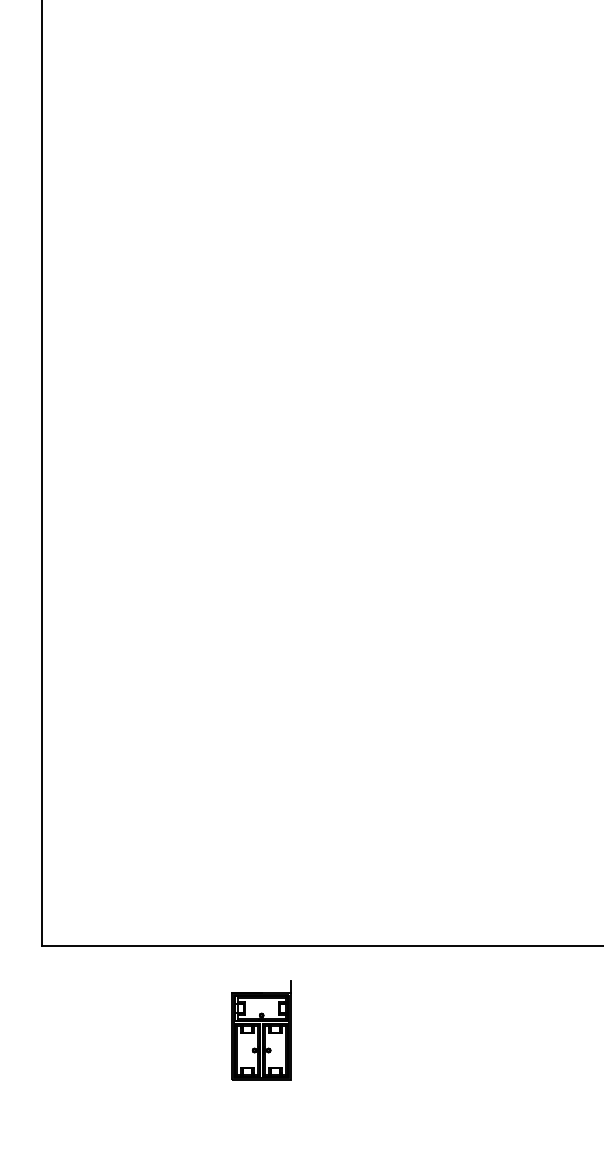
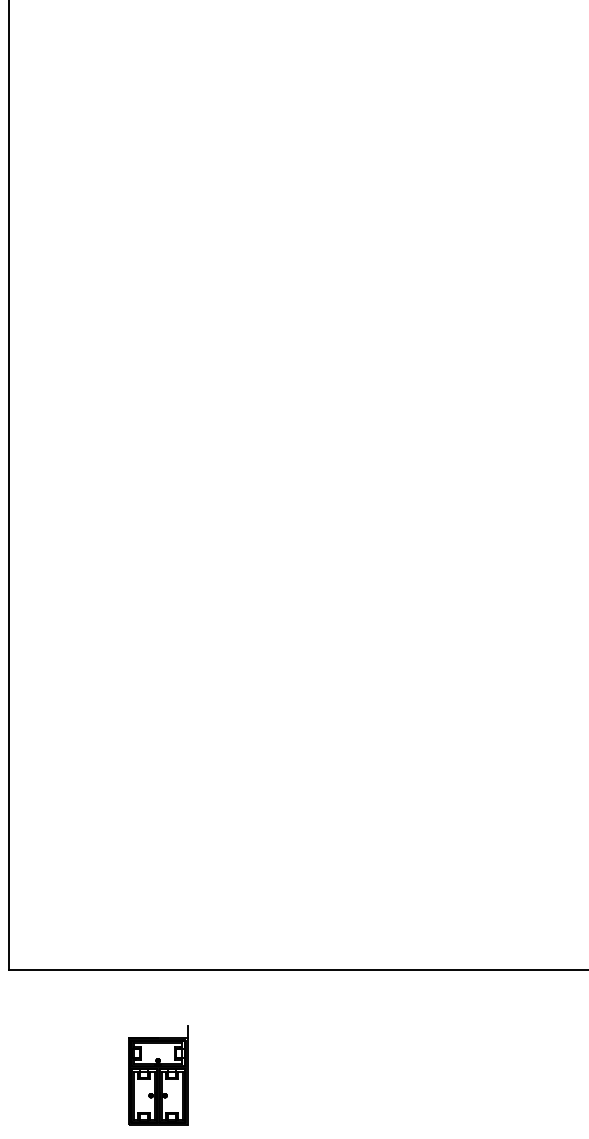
part: (261, 1030) -> (157, 1075), moved

